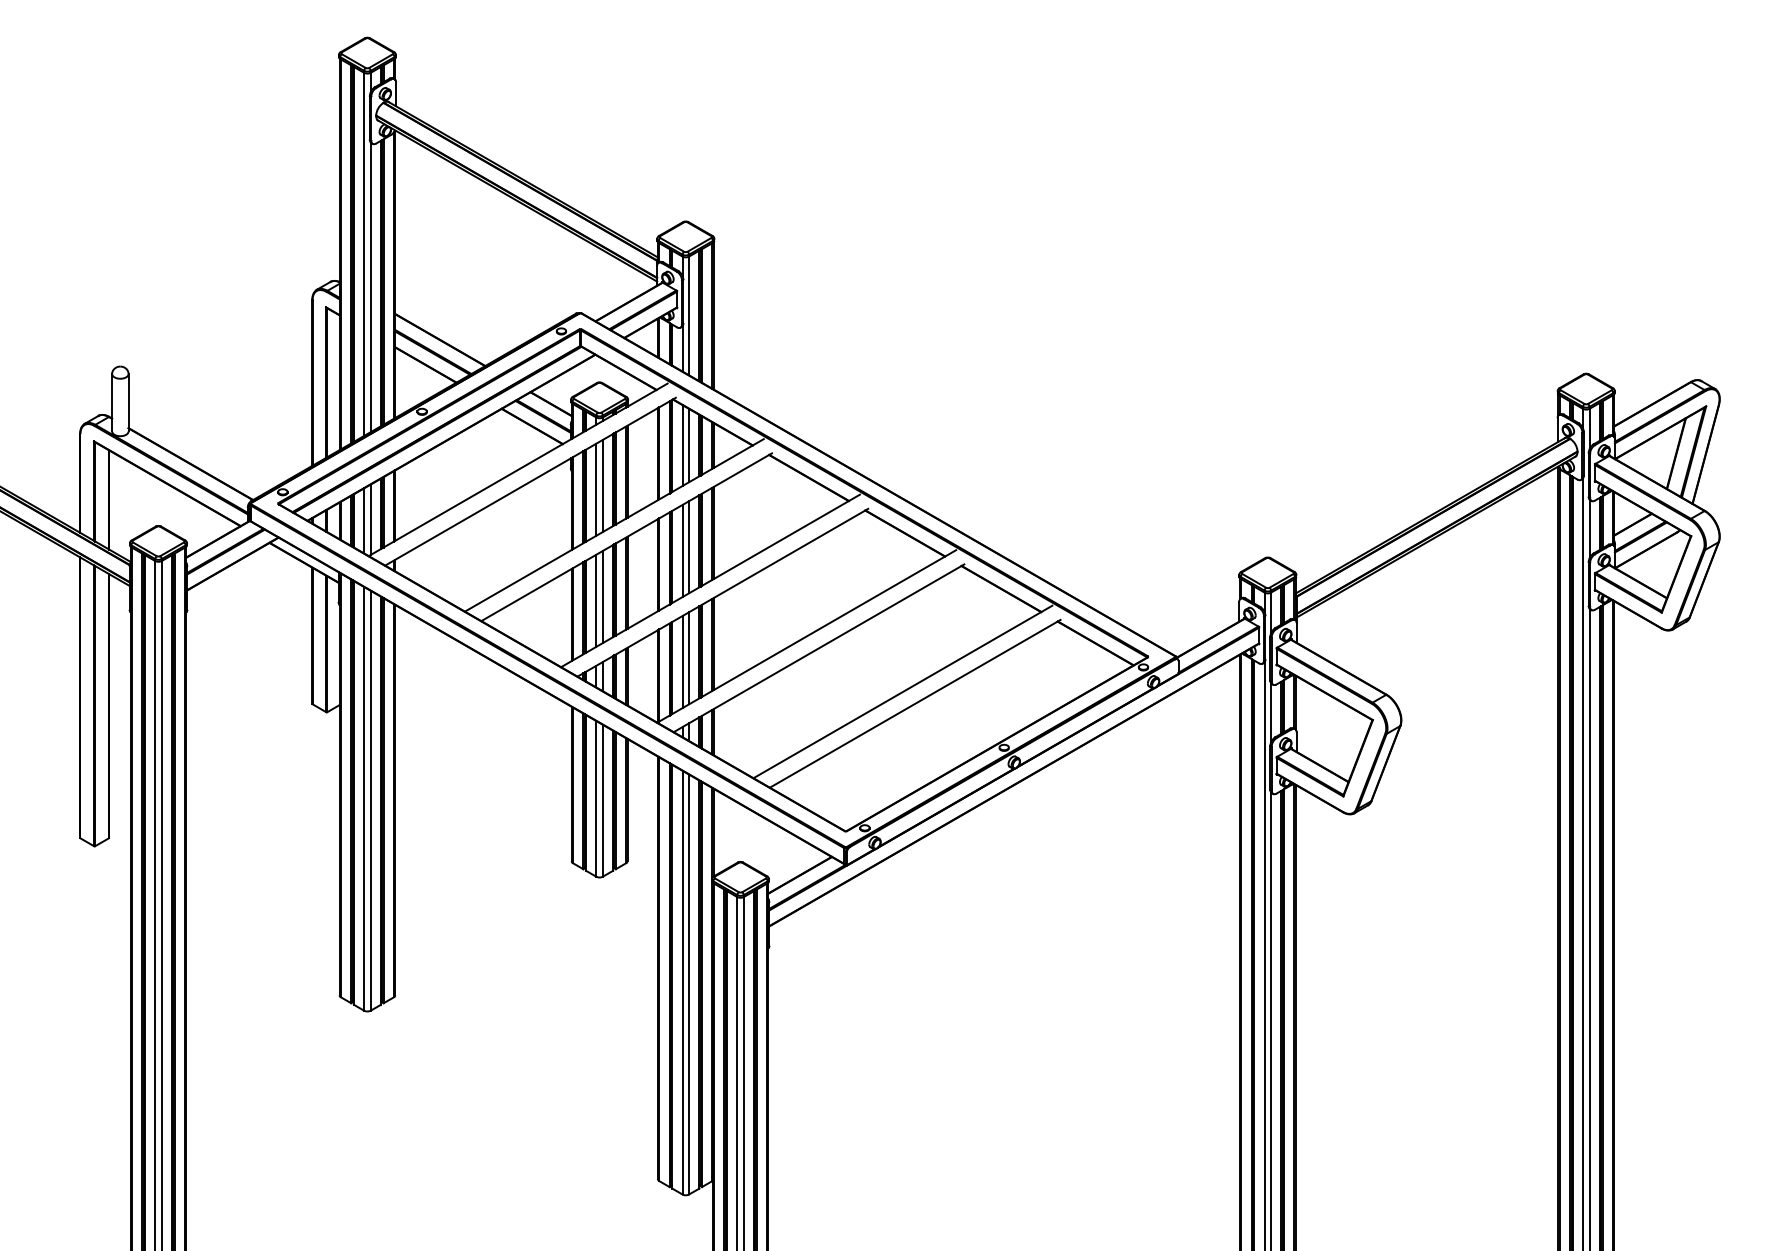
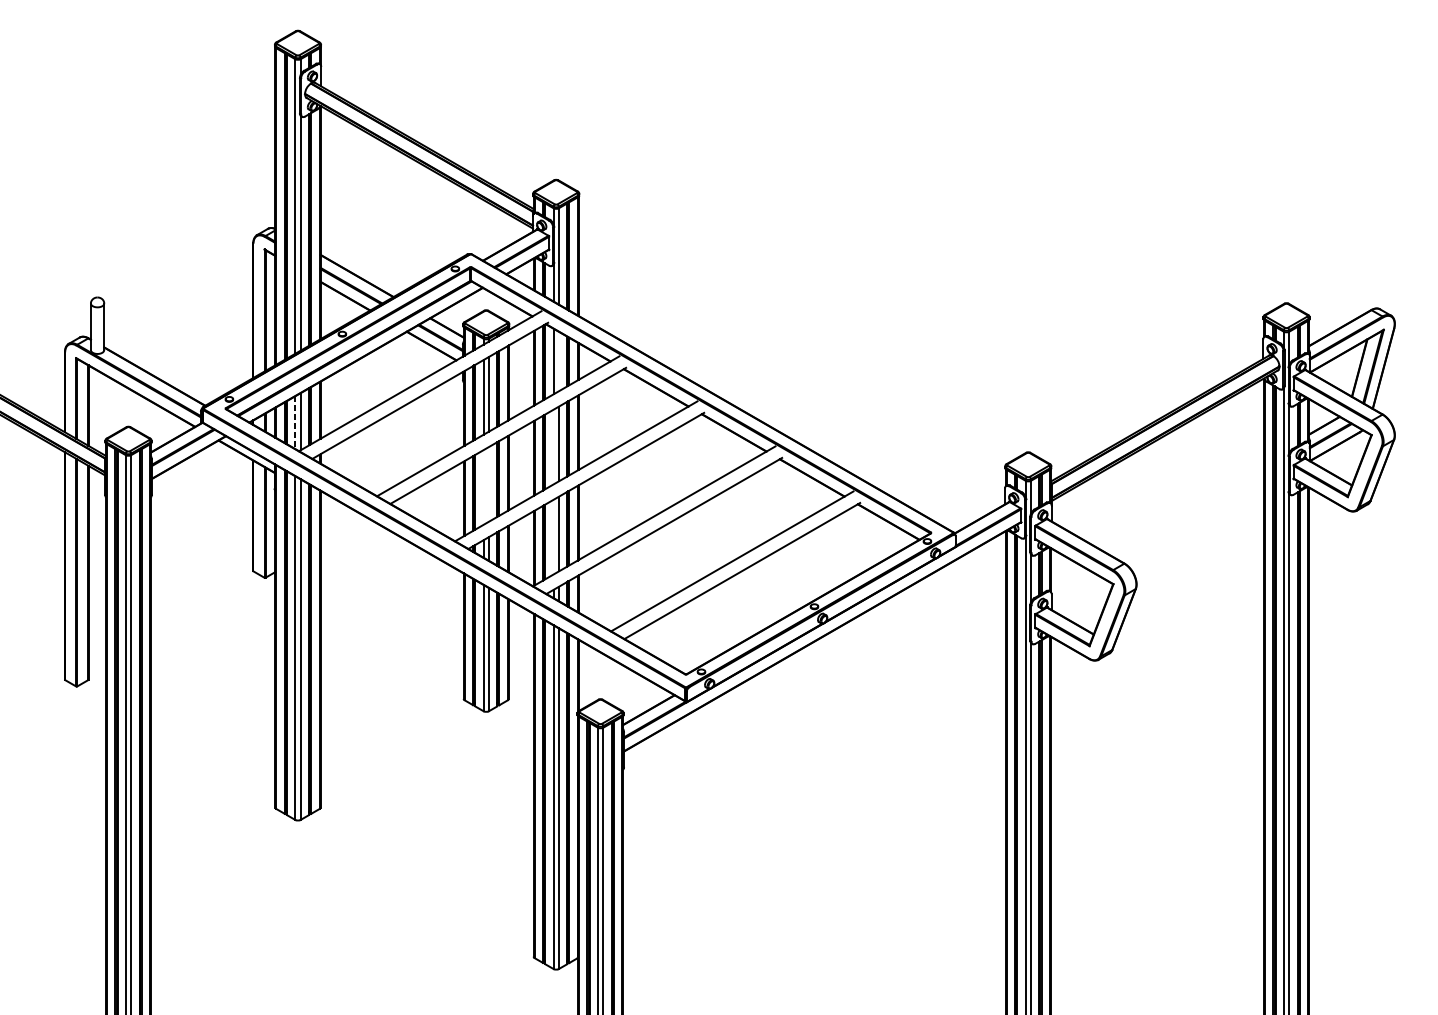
line: (689, 445) -> (559, 361), removed
line: (364, 520) -> (295, 422), solid -> dashed
line: (682, 551) -> (553, 447), removed
line: (602, 596) -> (488, 483), removed
line: (596, 600) -> (483, 487), removed
line: (682, 662) -> (553, 537), removed

